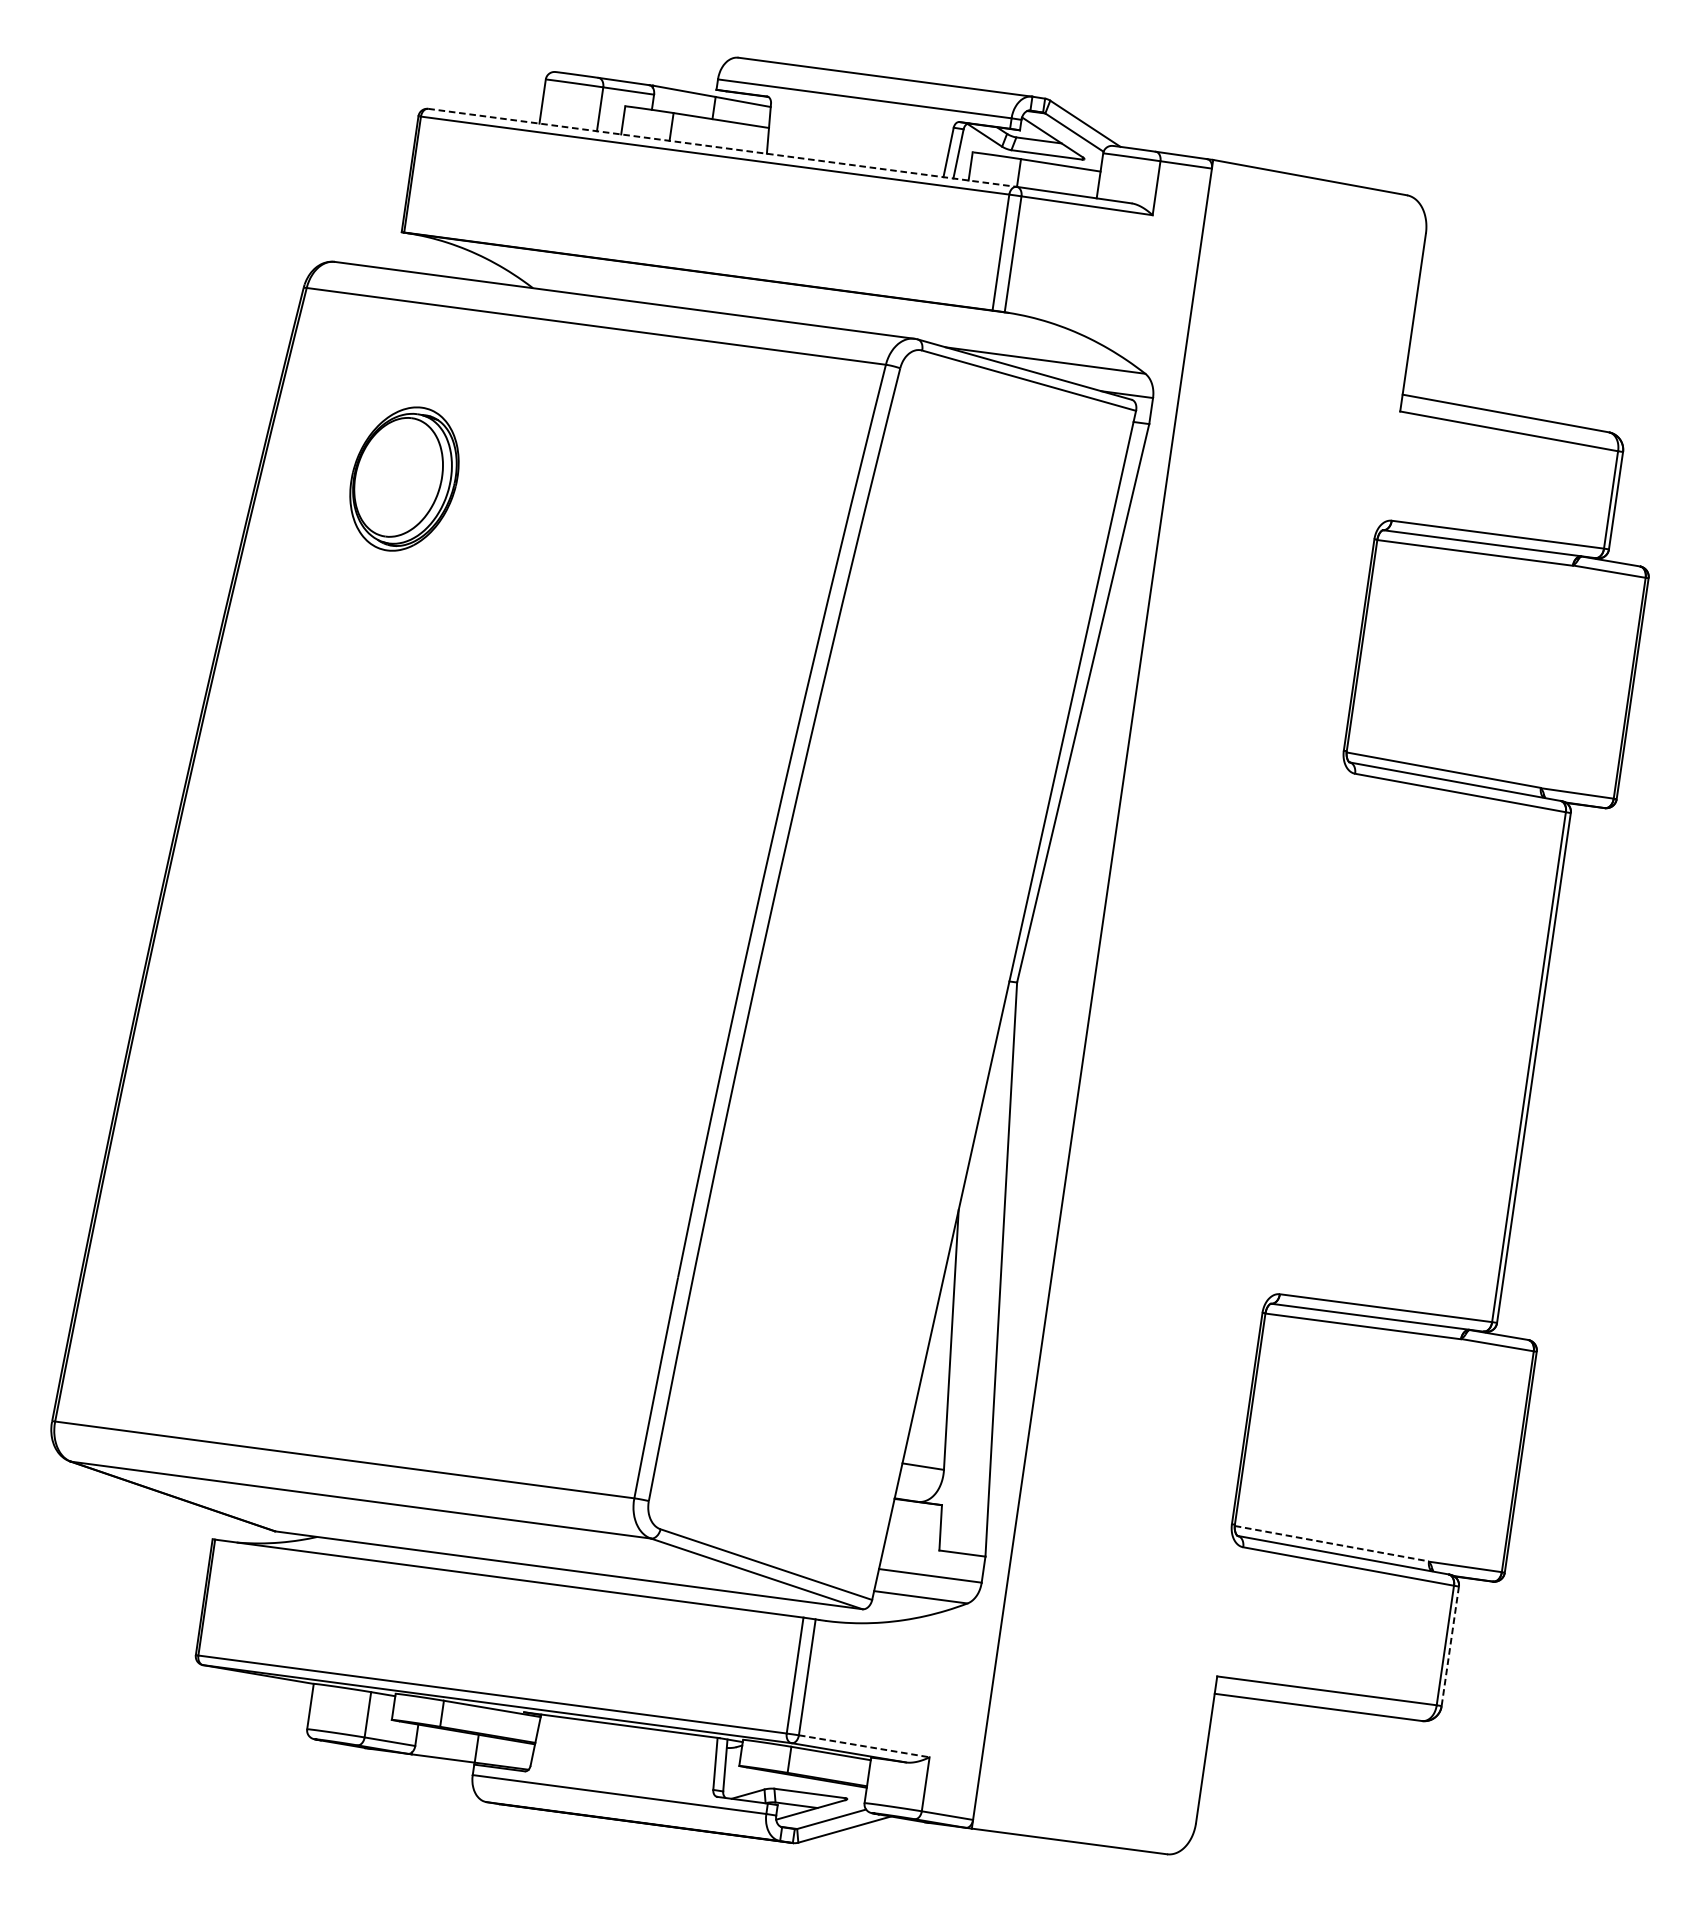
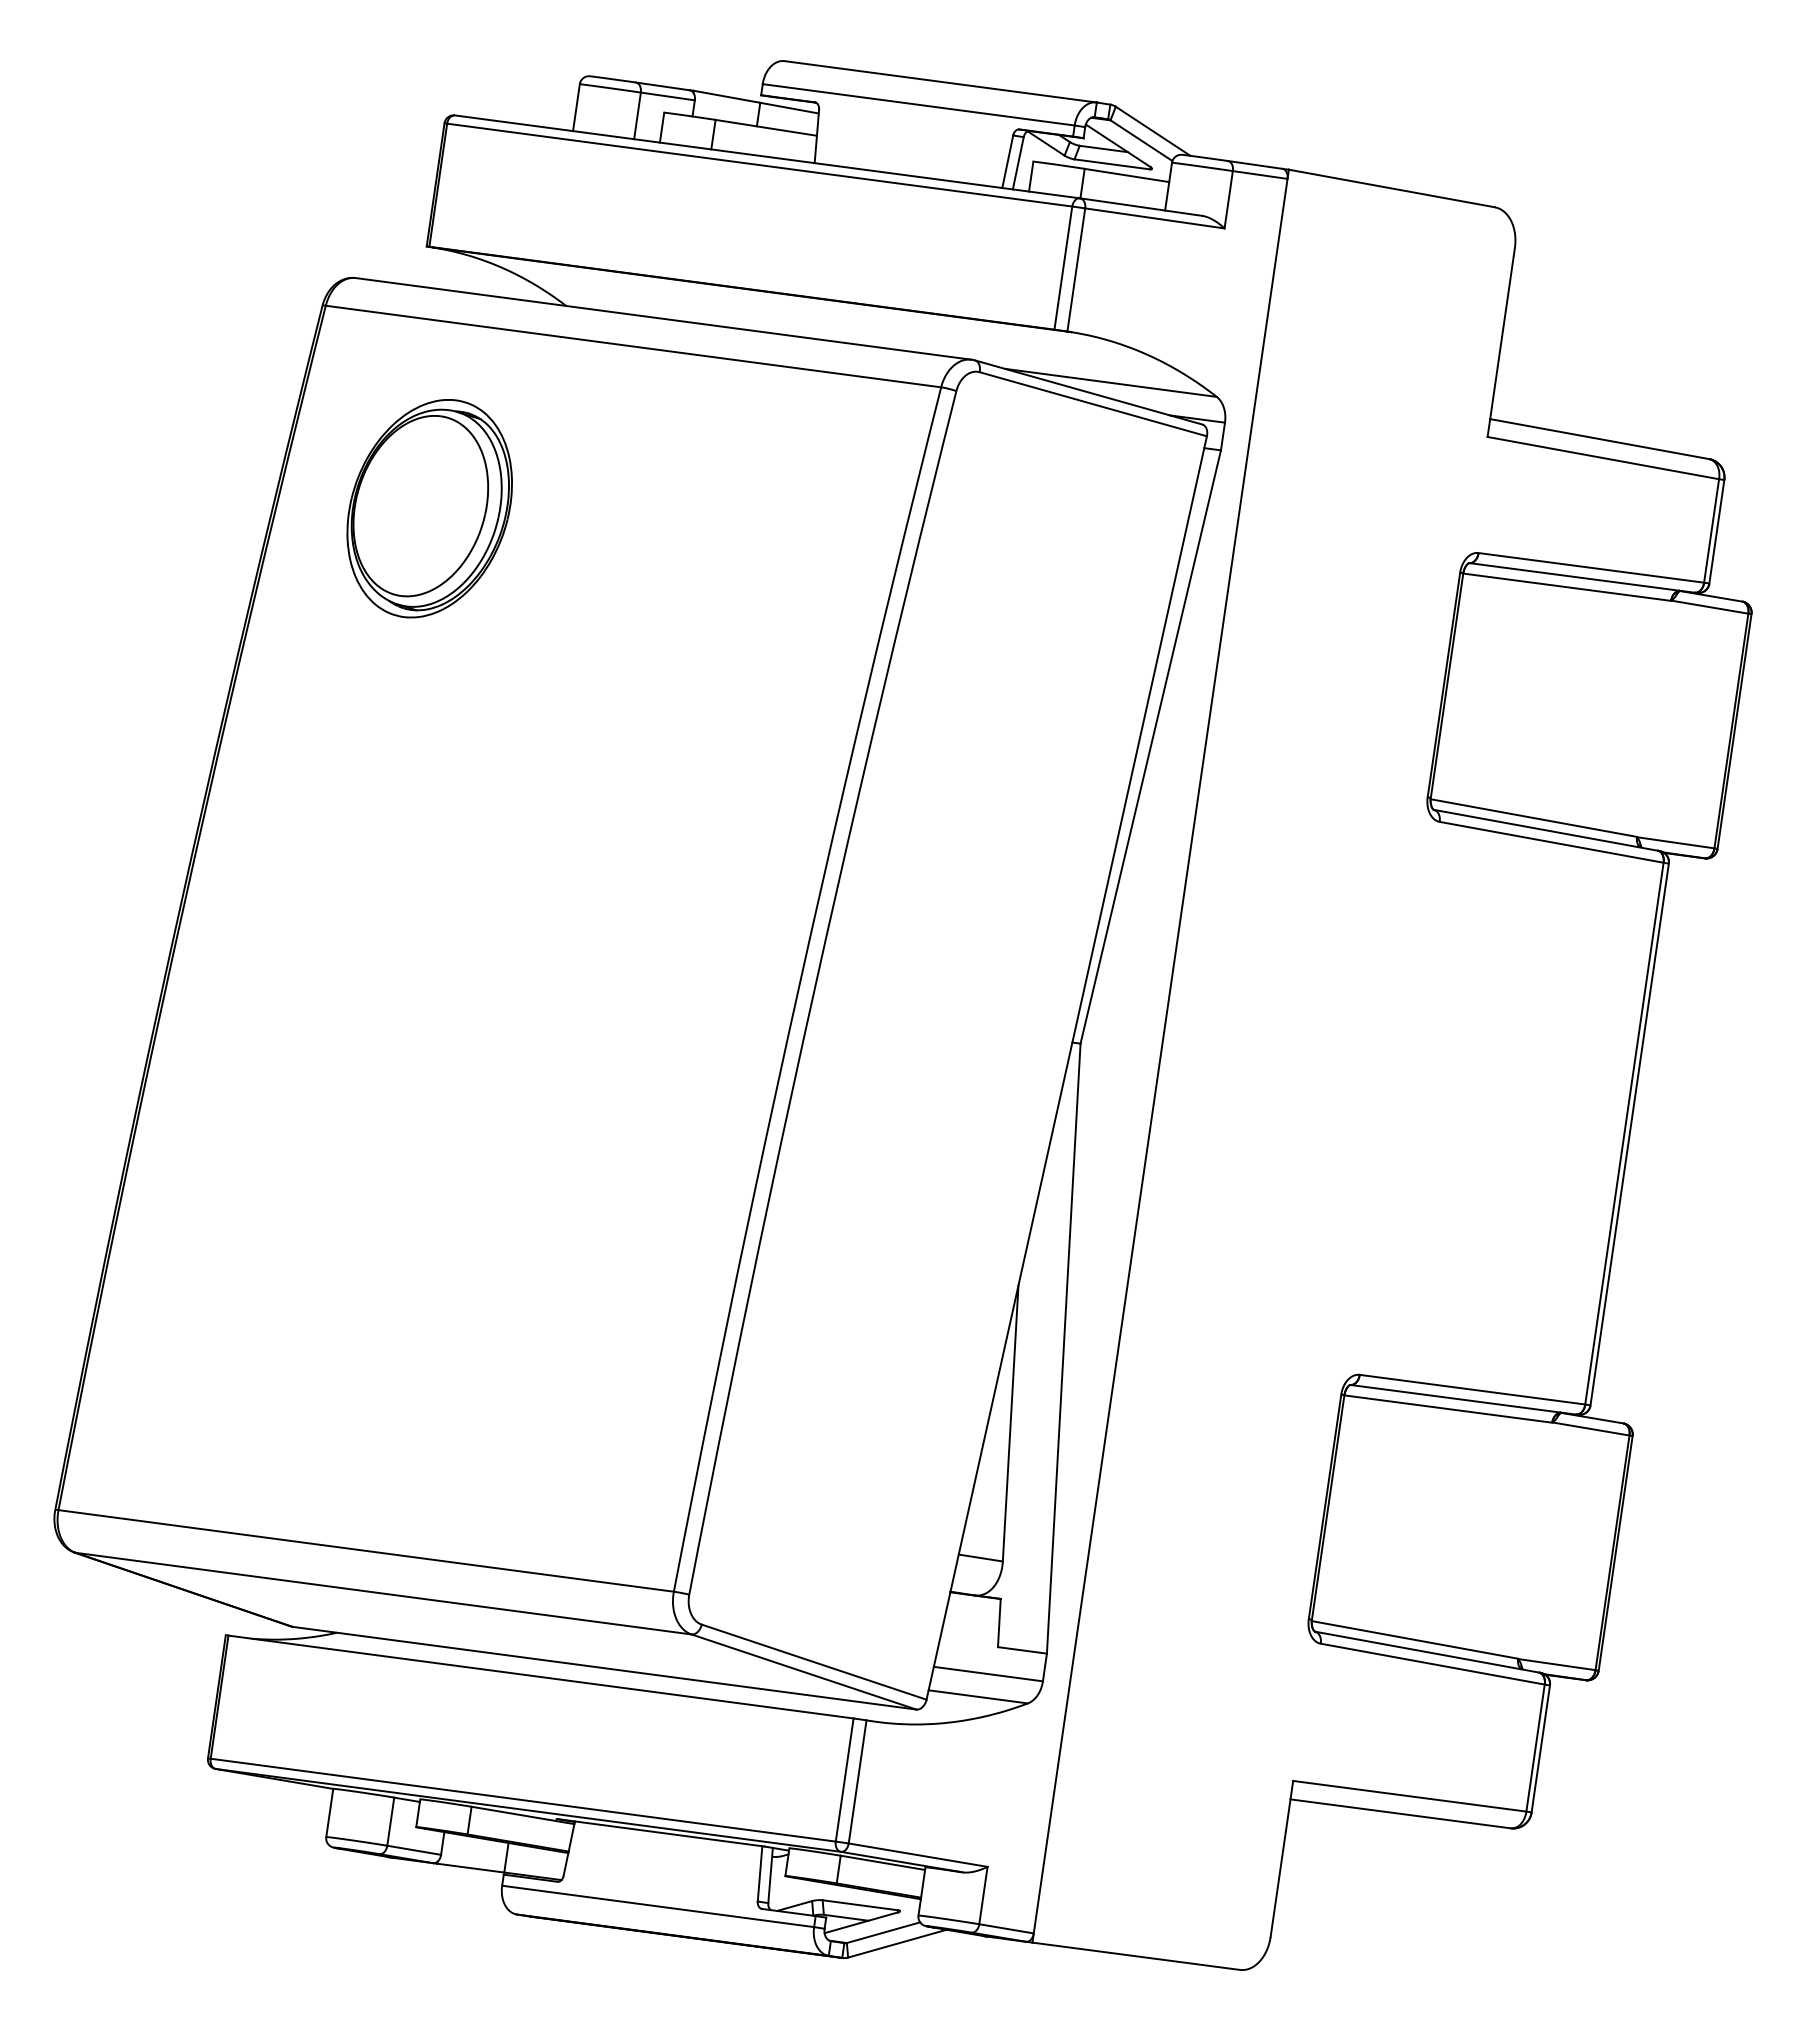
line: (723, 147) -> (768, 156), dashed -> solid
part: (404, 478) -> (429, 508), size x1.43
line: (1331, 1543) -> (1414, 1639), dashed -> solid
line: (1450, 1646) -> (1540, 1749), dashed -> solid
line: (864, 1746) -> (918, 1855), dashed -> solid

